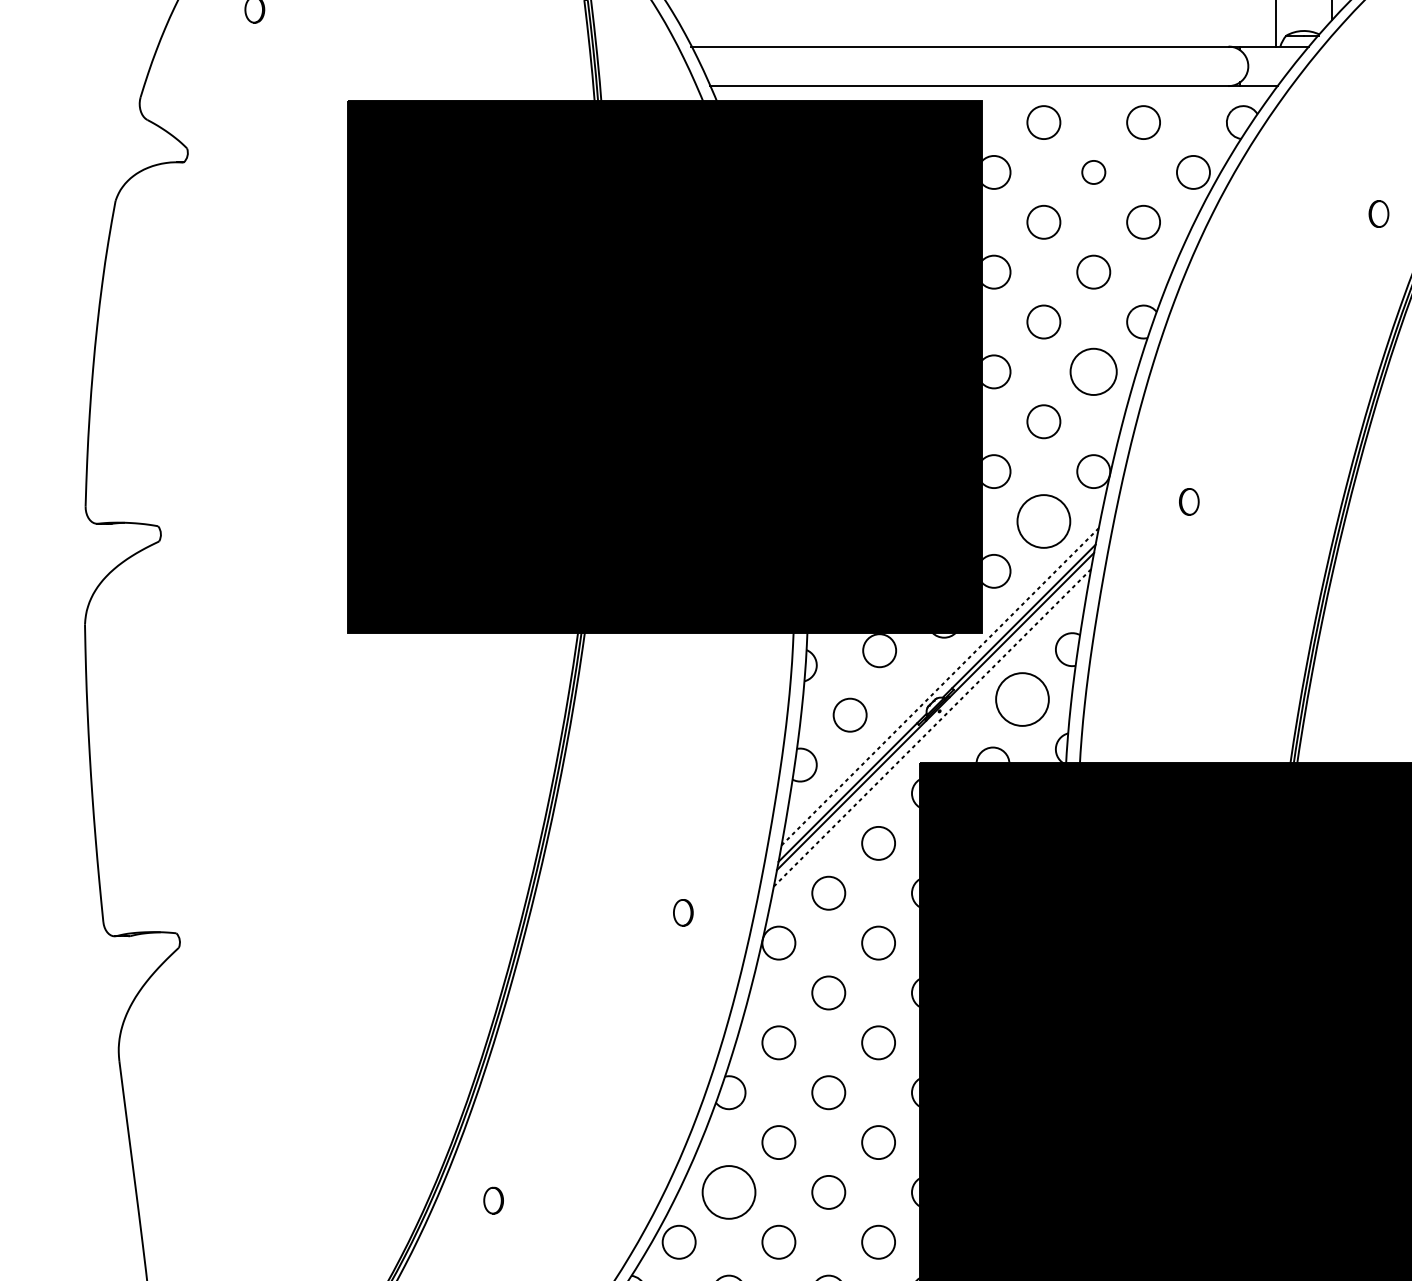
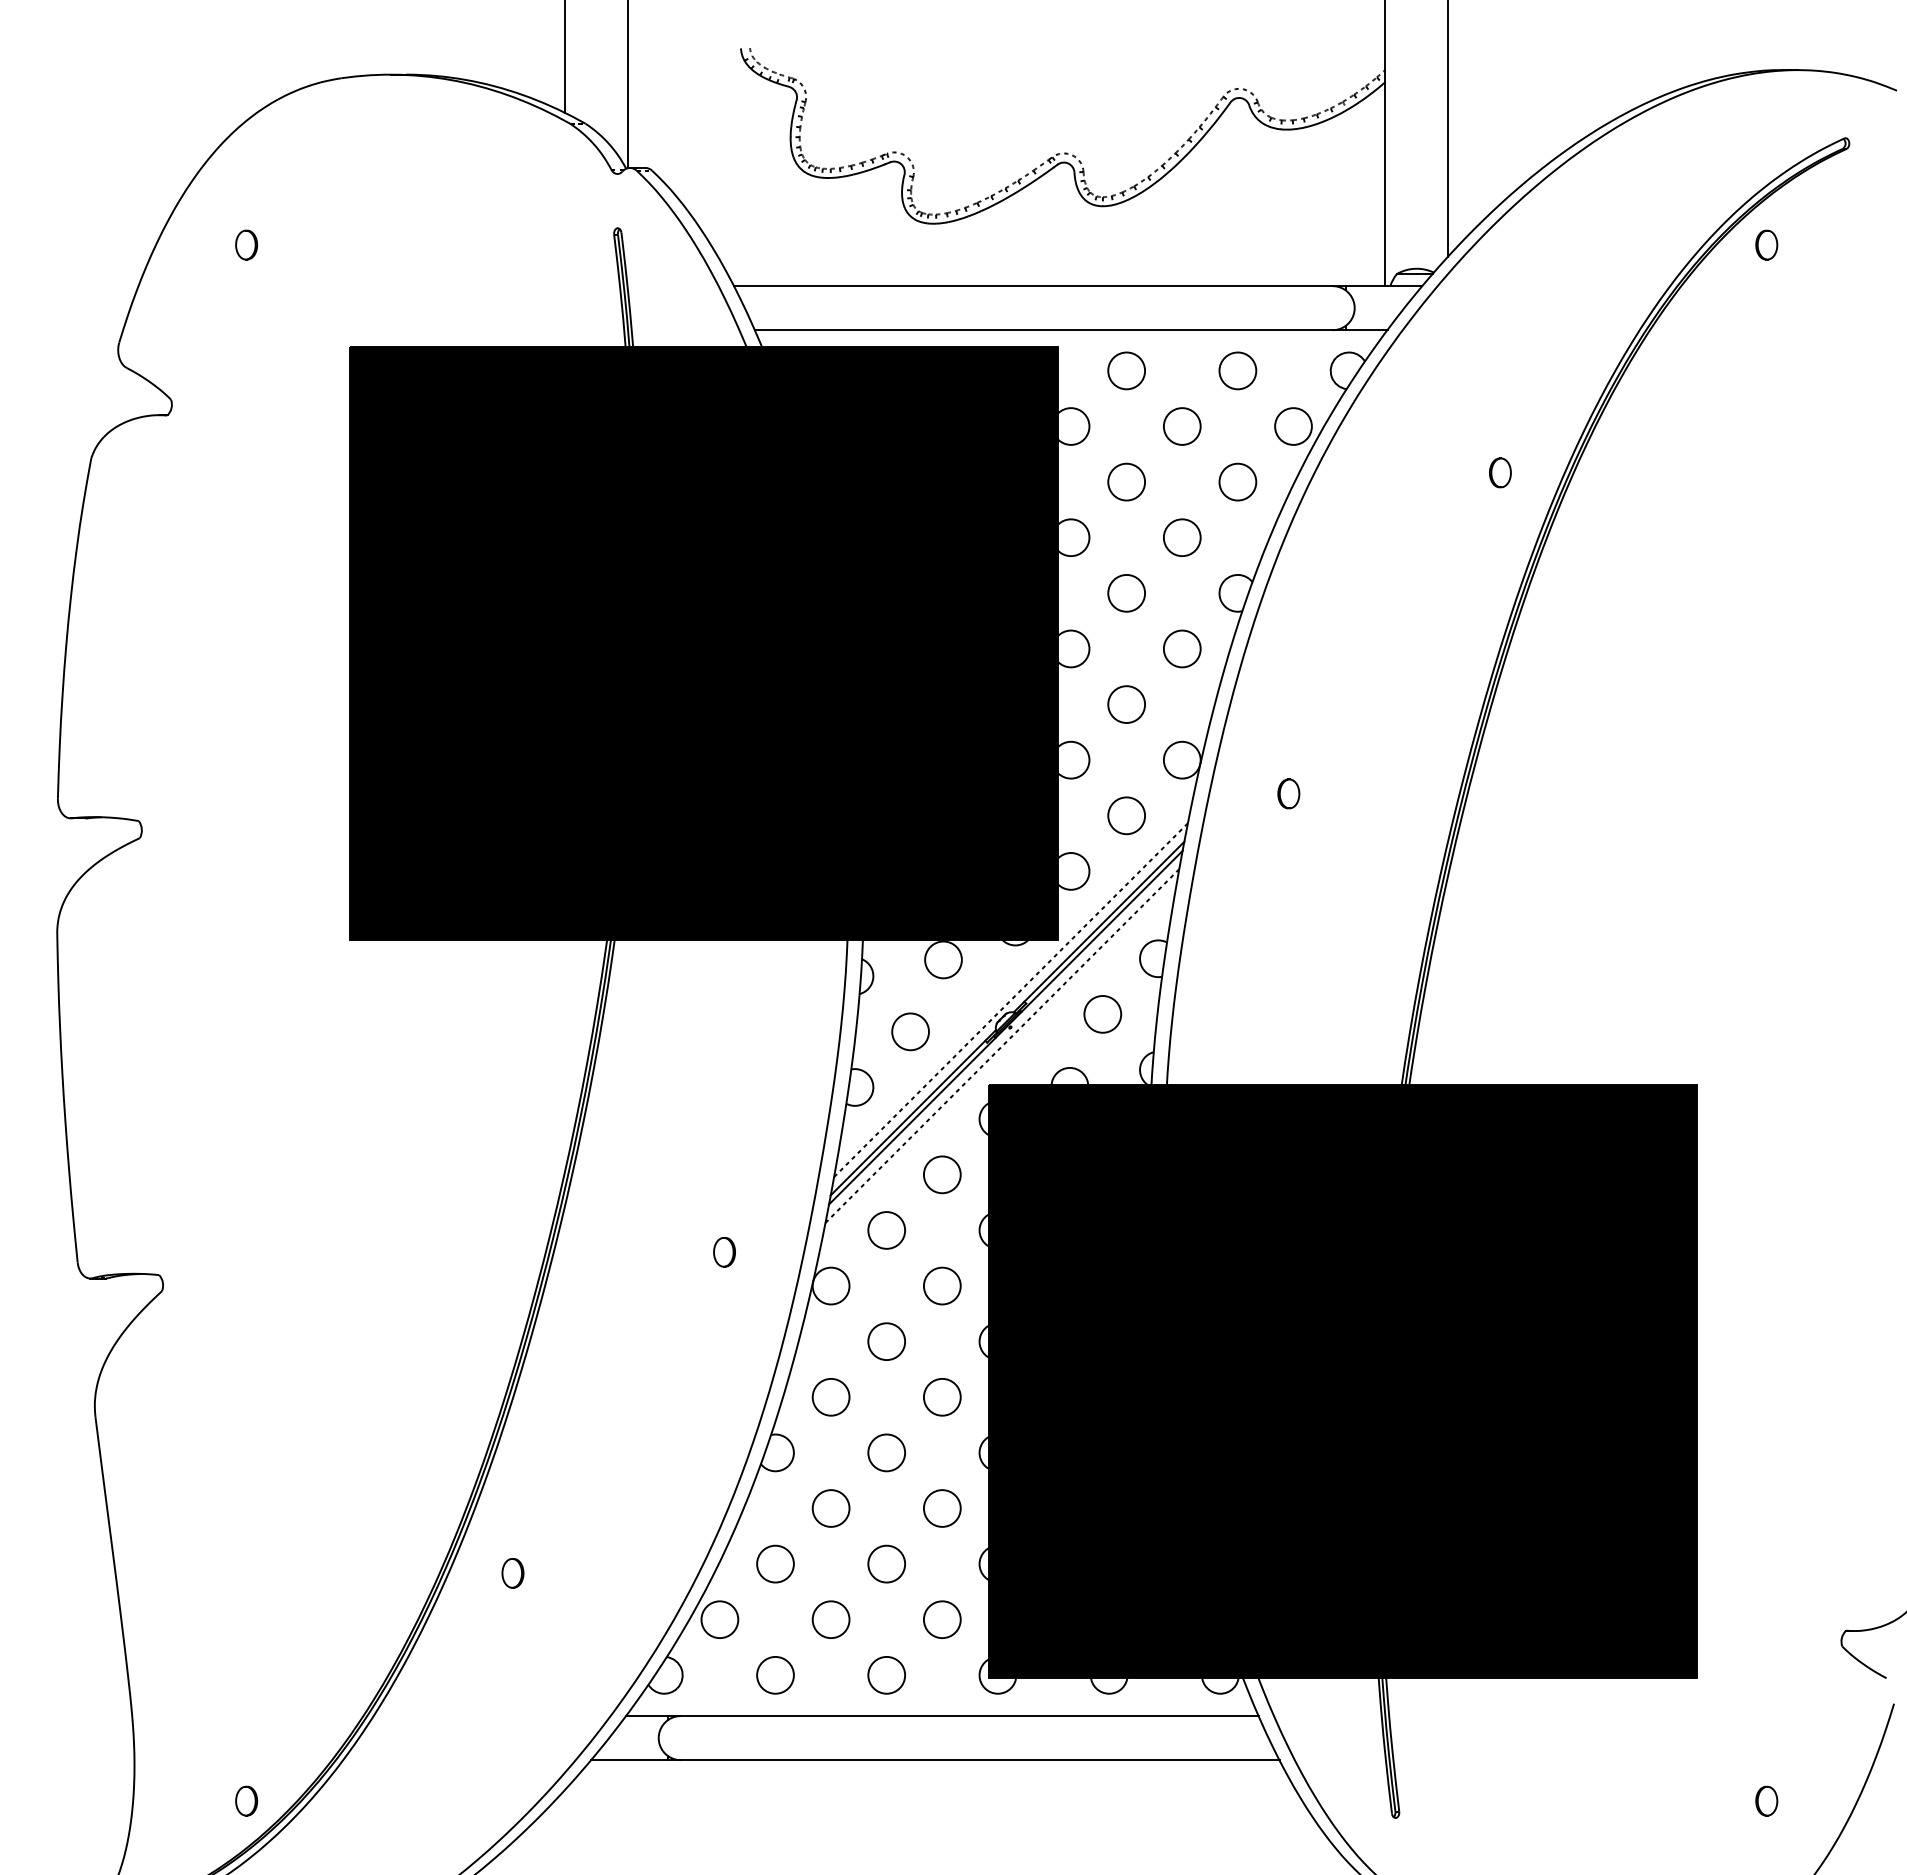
circle: (1093, 172) -> (1182, 426), size x1.43
circle: (1093, 371) -> (1182, 648), size x0.71
circle: (1043, 521) -> (1126, 815), size x0.62
circle: (1022, 698) -> (1102, 1013), size x0.62
circle: (729, 1191) -> (775, 1563), size x0.62

